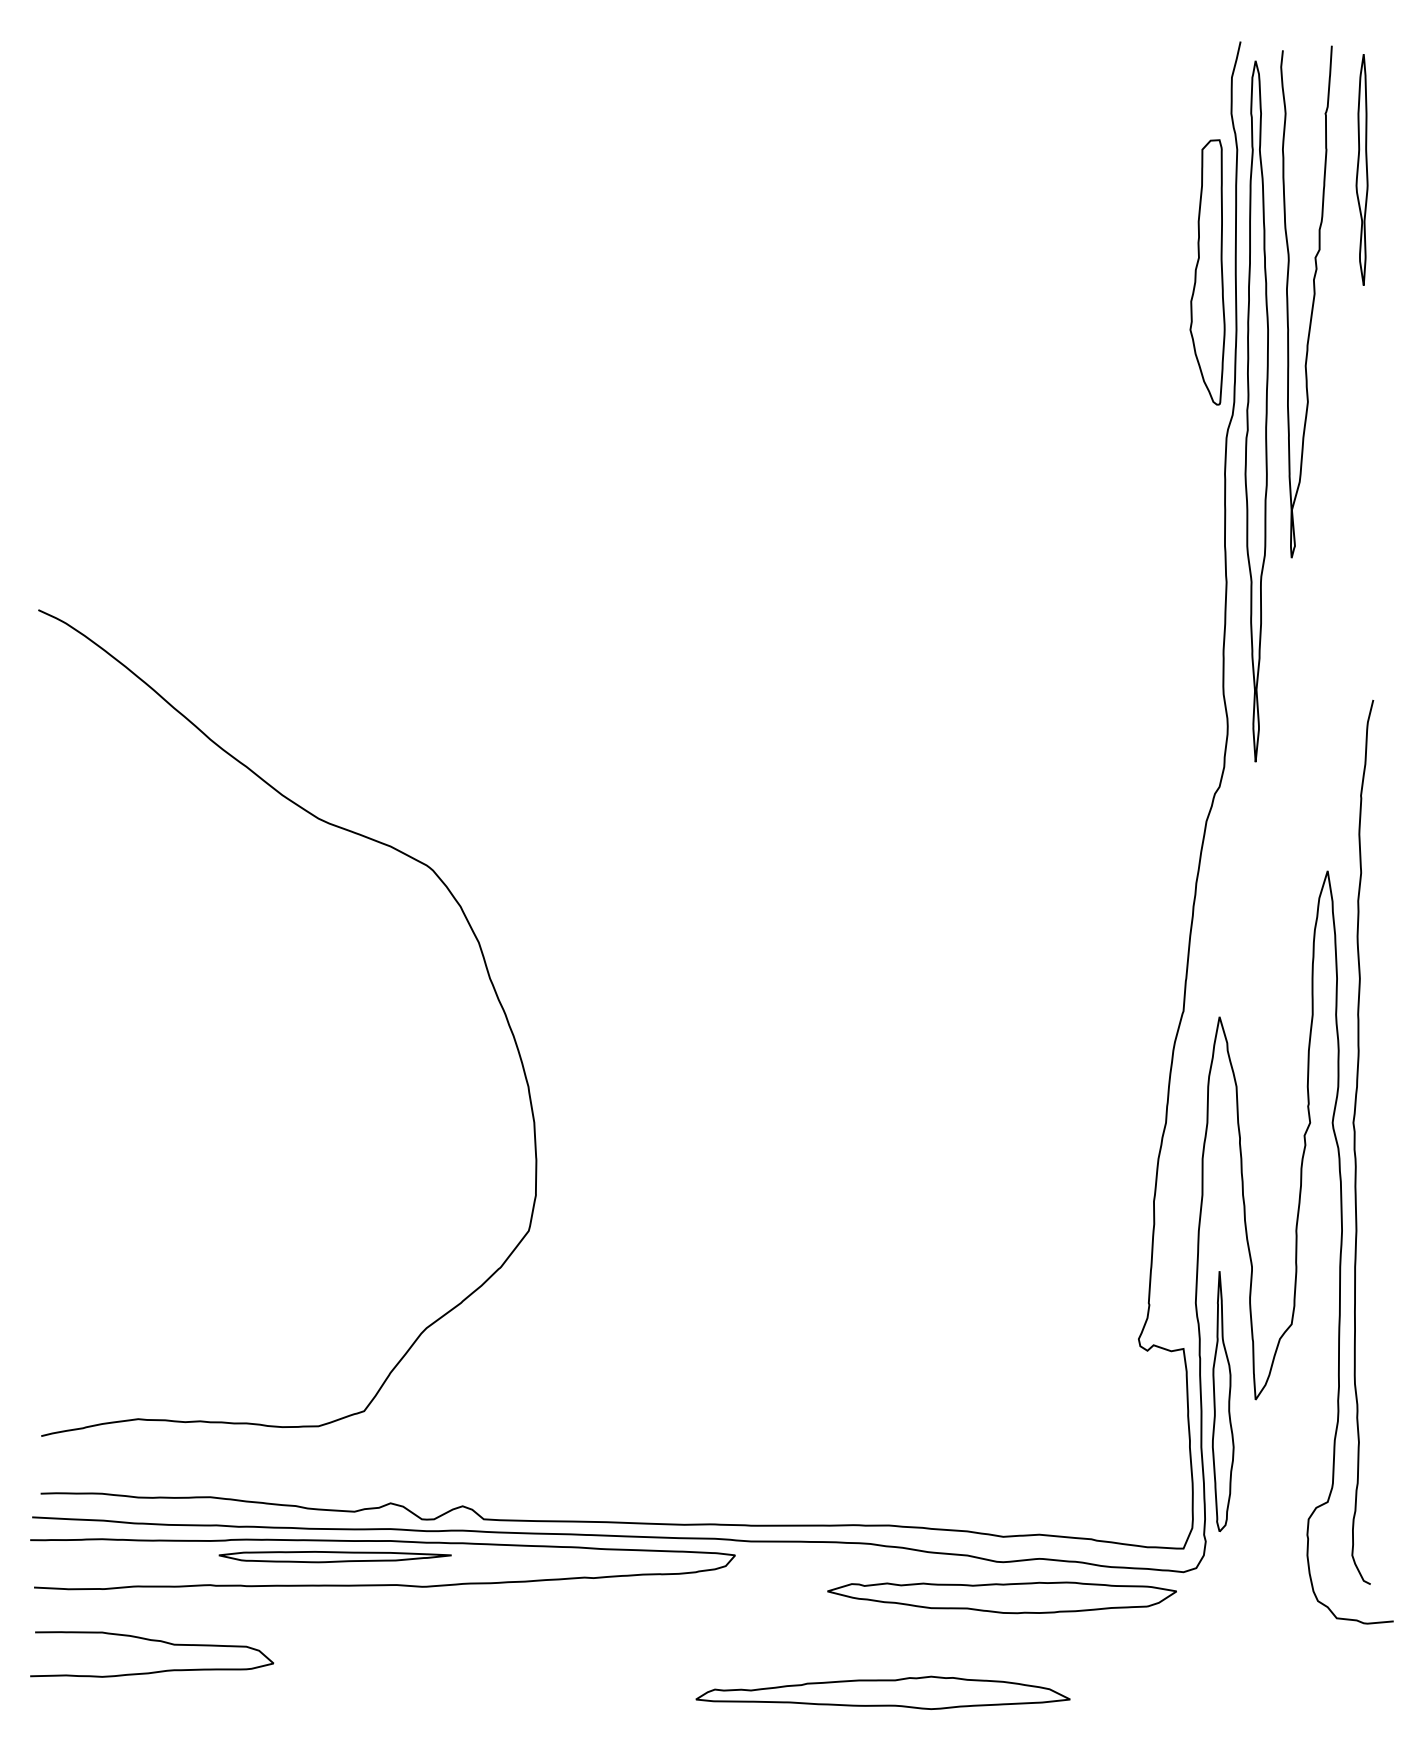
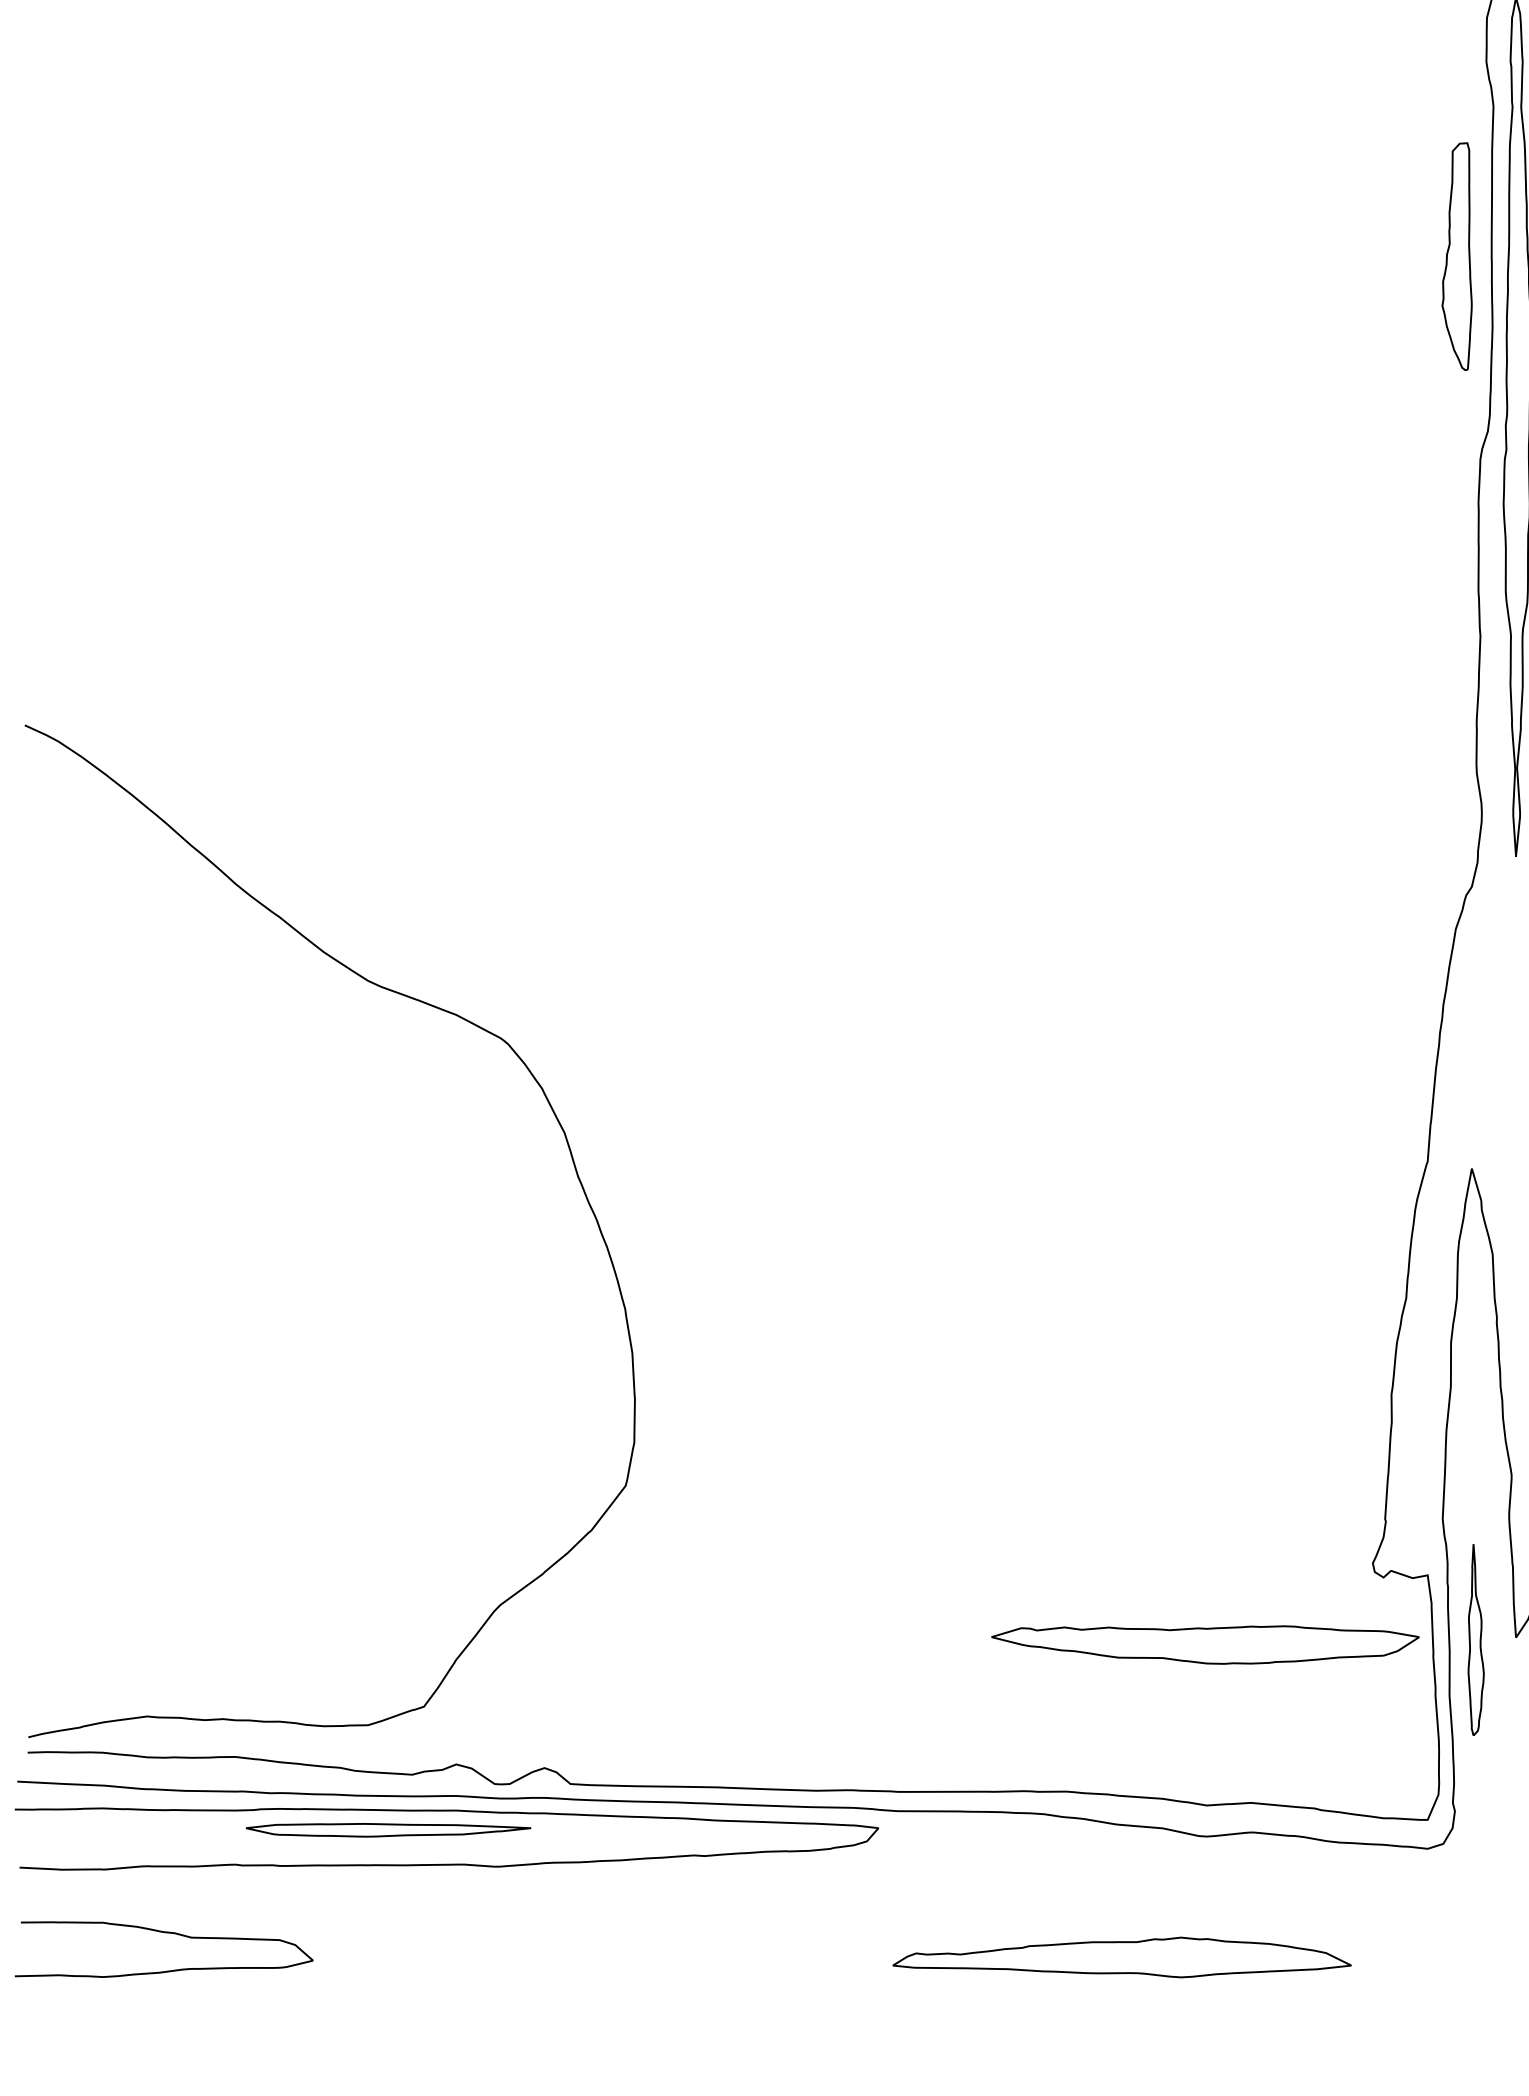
part: (1207, 272) -> (1457, 256), size x0.7
curve: (355, 834) -> (413, 1000), moved
part: (1222, 1401) -> (1475, 1639), size x0.6
part: (1001, 1597) -> (1204, 1644), moved
part: (882, 1692) -> (1121, 1956), moved

